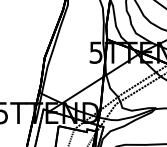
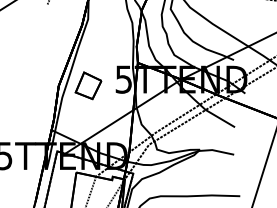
part: (68, 57) -> (88, 85), added

